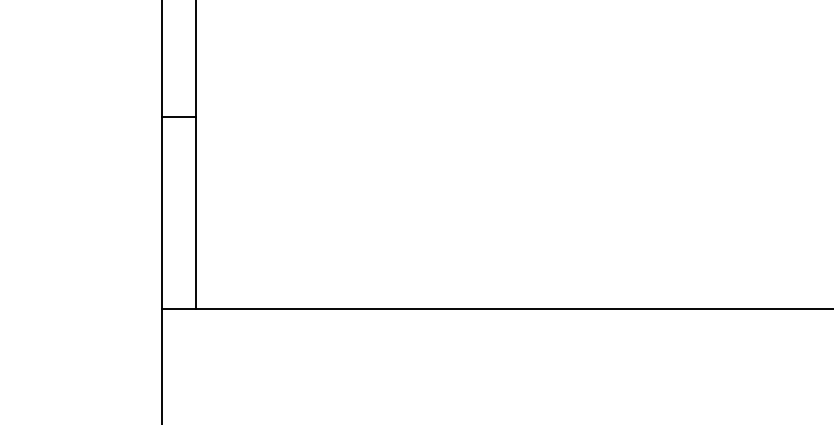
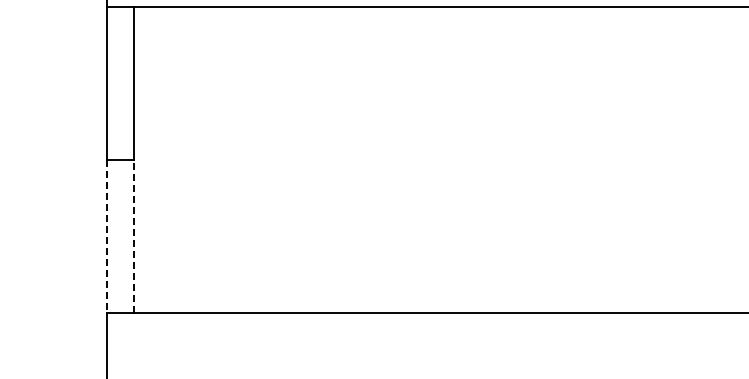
line: (196, 211) -> (134, 235), solid -> dashed
line: (162, 212) -> (107, 236), solid -> dashed

